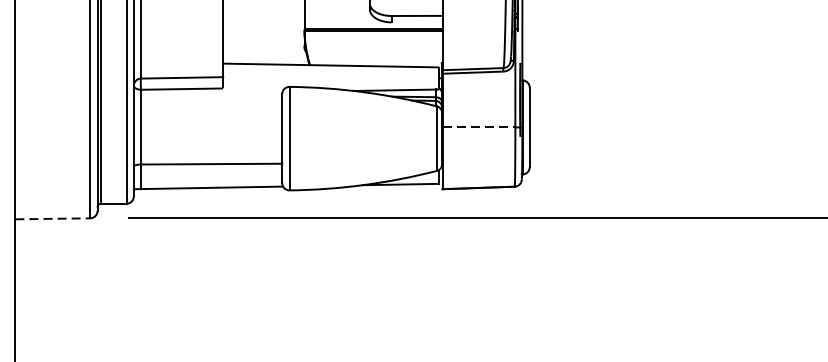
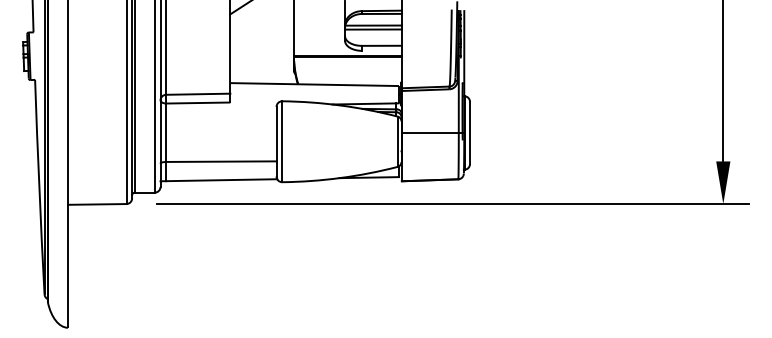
line: (479, 128) -> (430, 133), dashed -> solid
line: (53, 218) -> (97, 204), dashed -> solid

